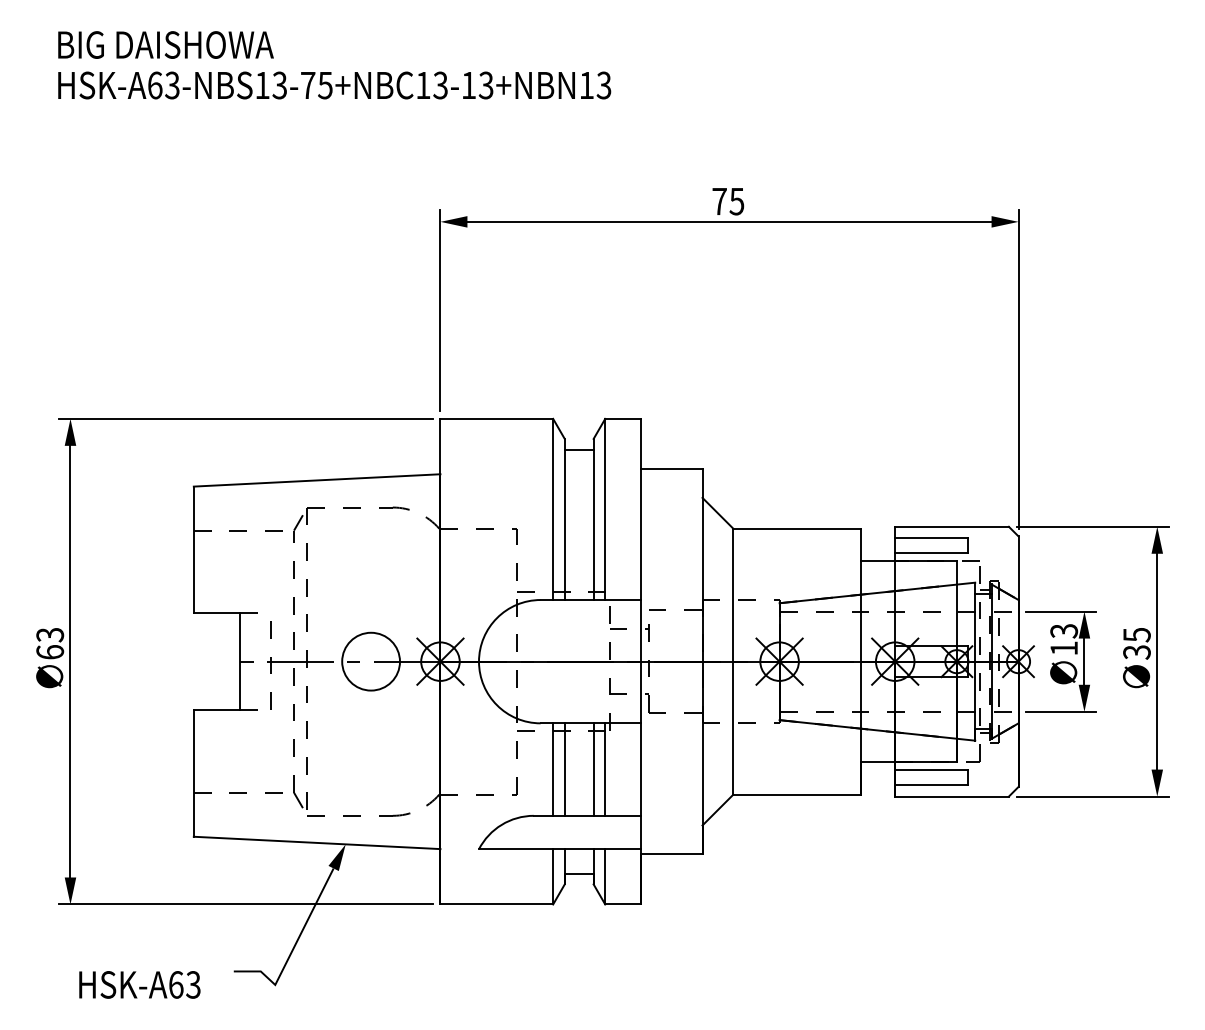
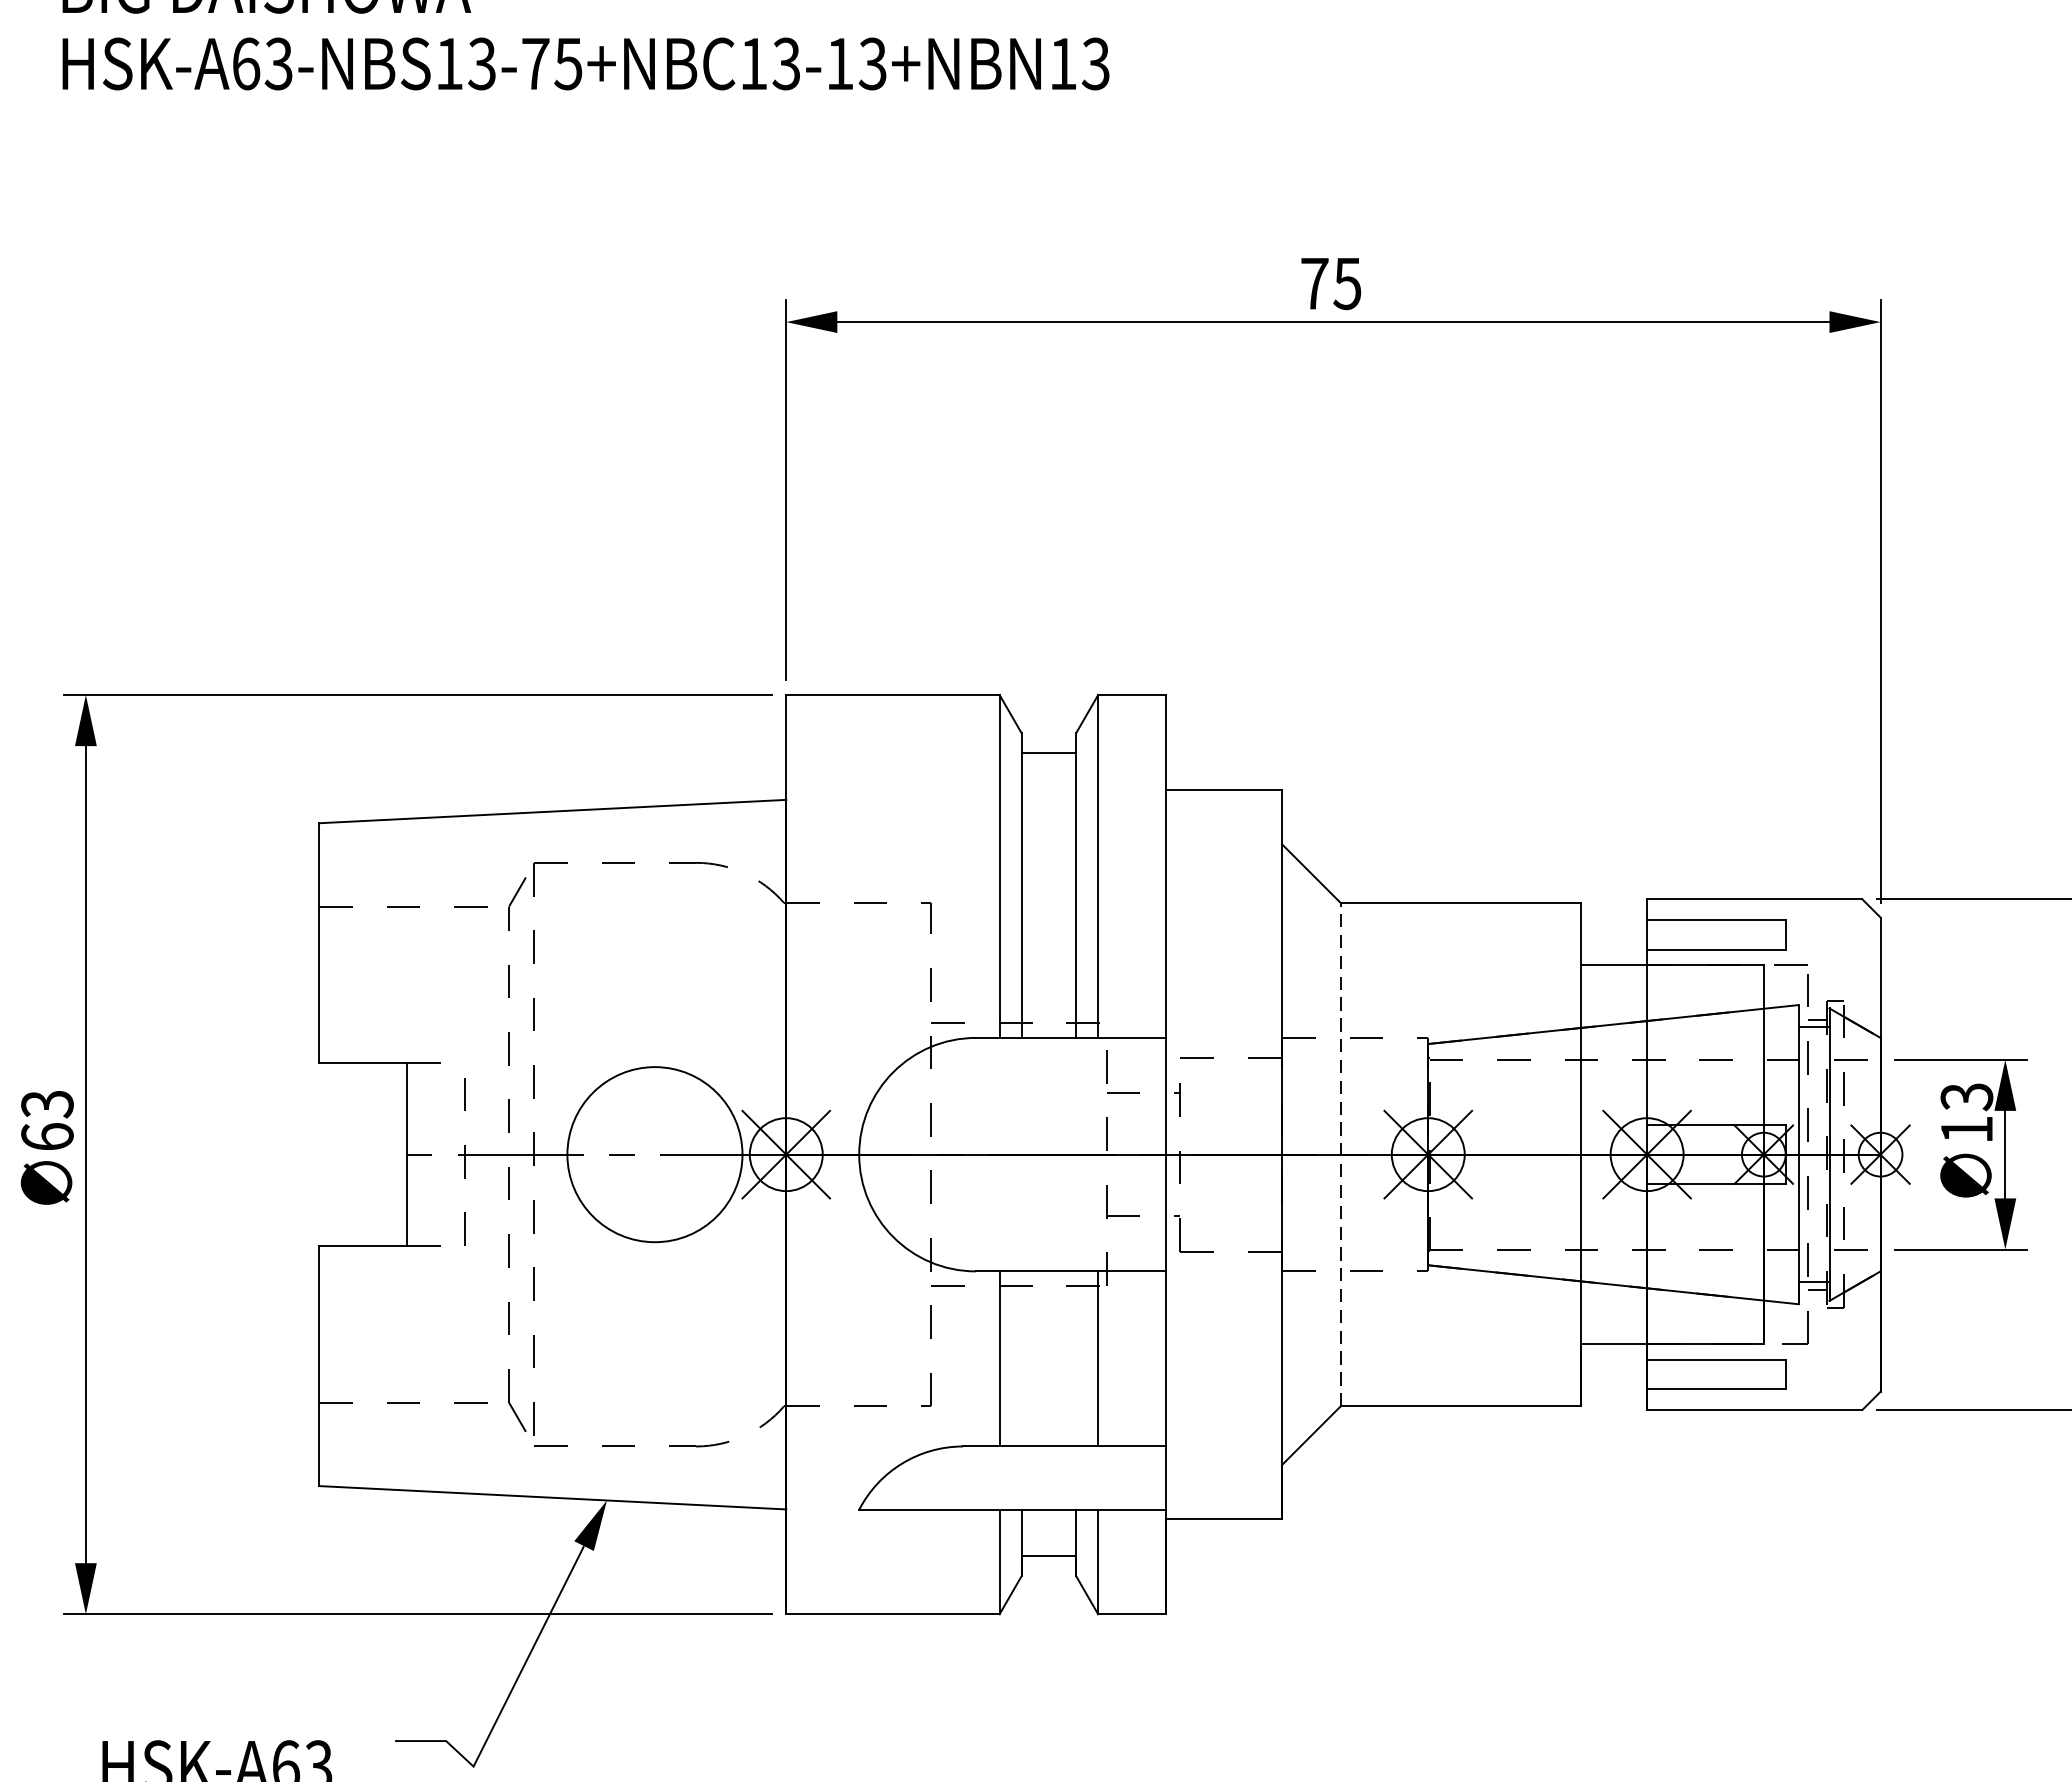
circle: (371, 661) -> (655, 1154), size x1.6
line: (733, 661) -> (1340, 1154), solid -> dashed
line: (564, 769) -> (1021, 1358), removed
line: (593, 769) -> (1075, 1358), removed

